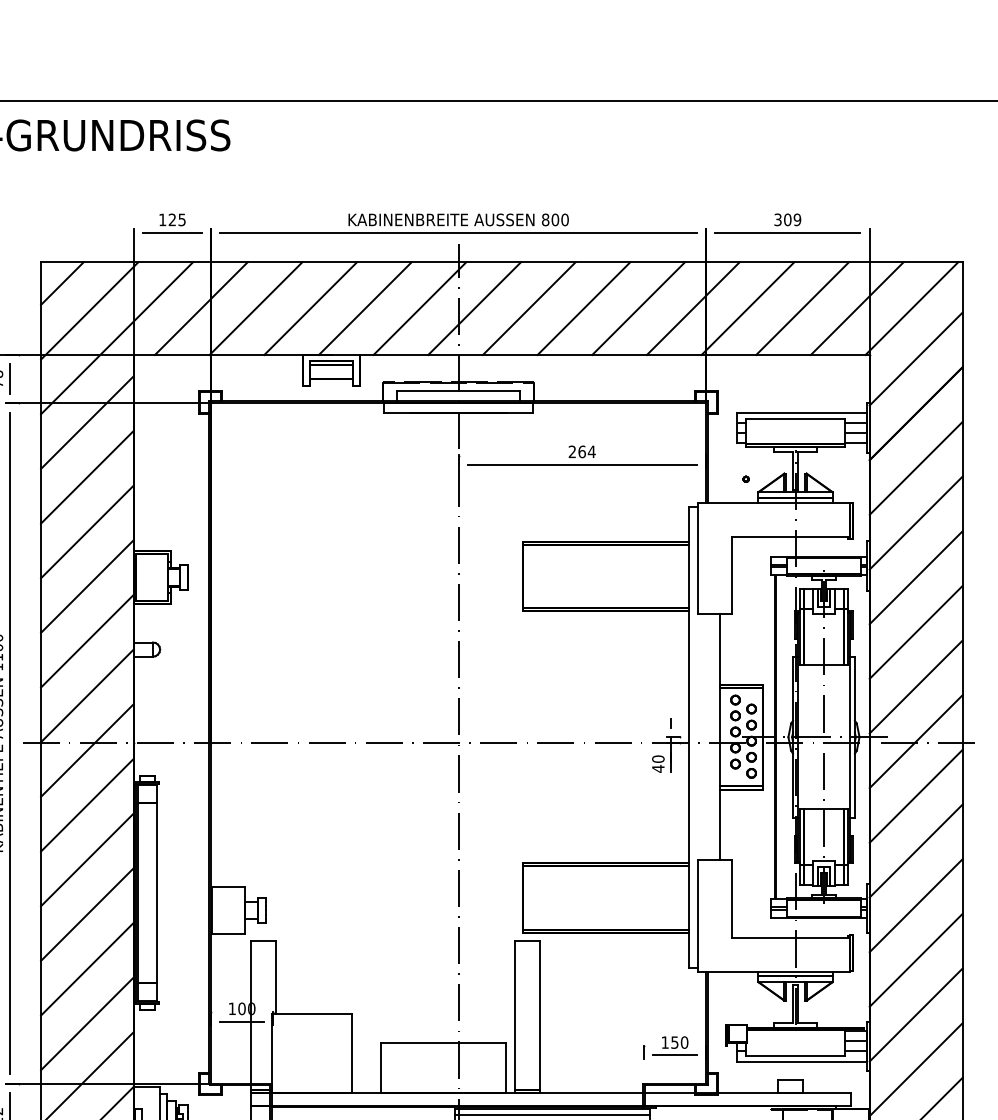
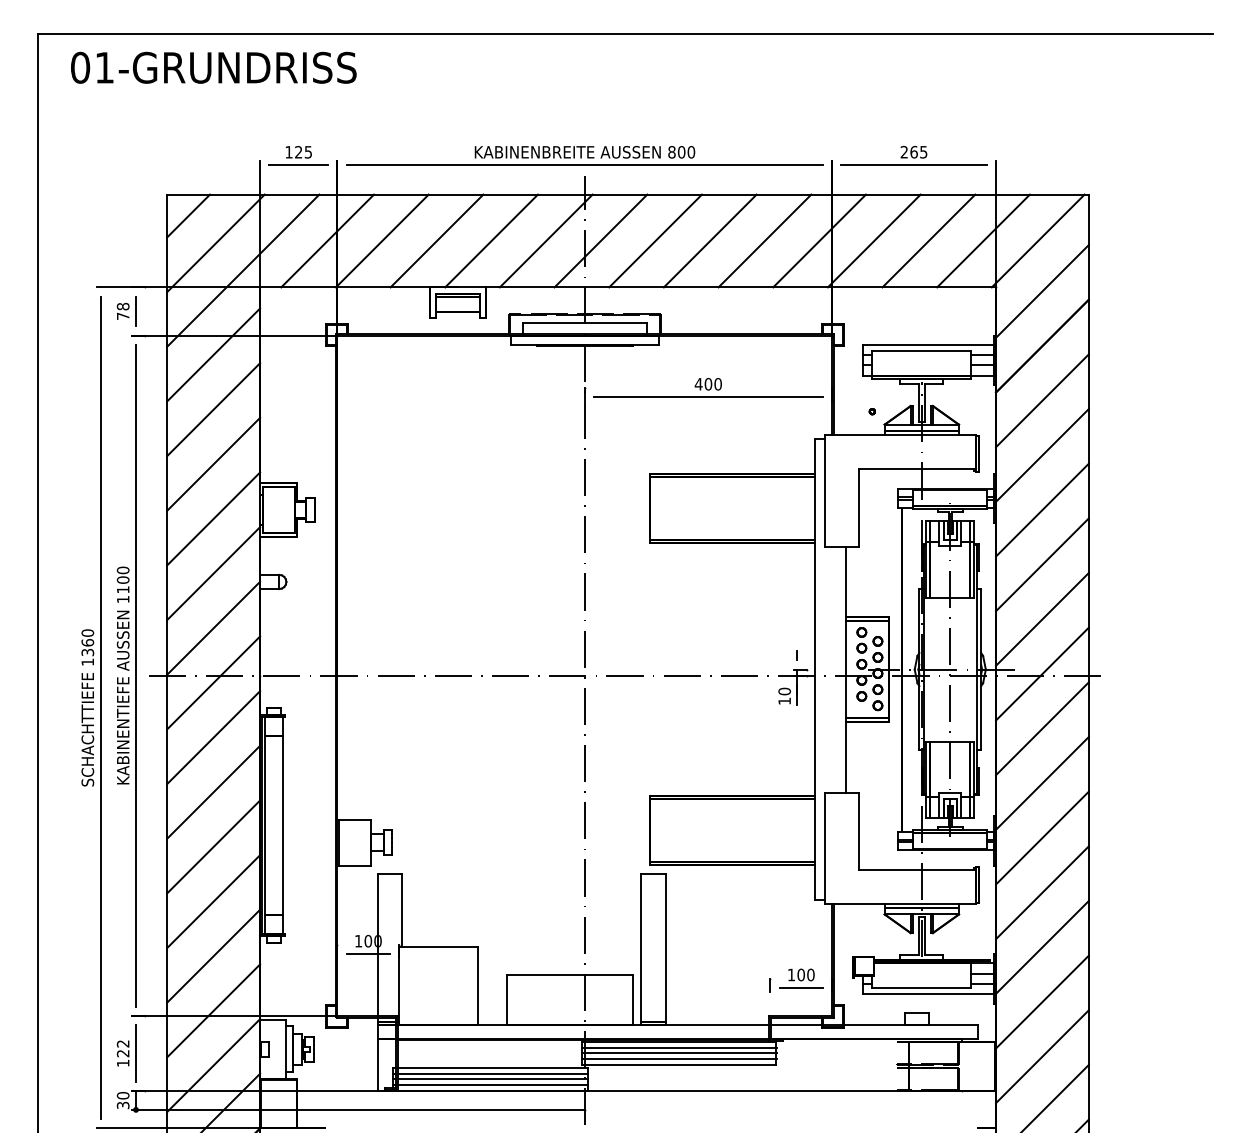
text: (787, 219) -> (913, 151), 309 -> 265
text: (582, 451) -> (708, 383), 264 -> 400
text: (658, 769) -> (784, 701), 40 -> 10
text: (674, 1042) -> (800, 974), 150 -> 100

